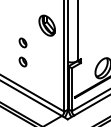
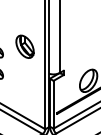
part: (46, 25) -> (24, 46), moved

